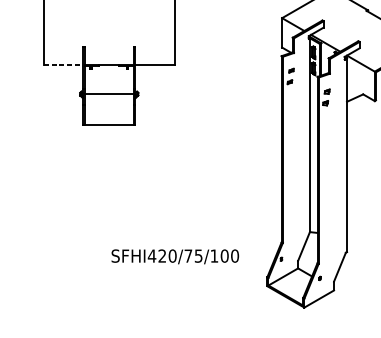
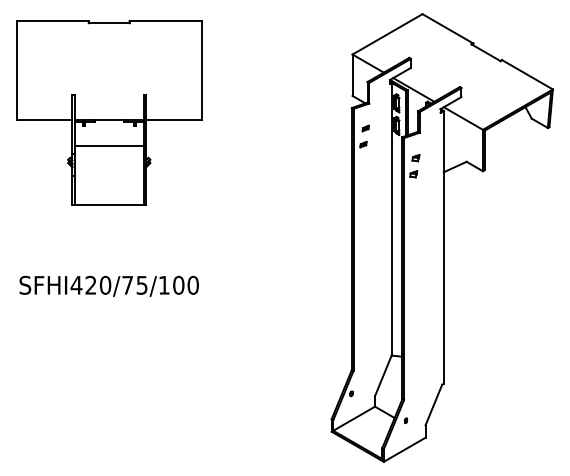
line: (63, 64) -> (44, 119), dashed -> solid
line: (108, 93) -> (108, 145), moved
text: (174, 256) -> (108, 285), moved

